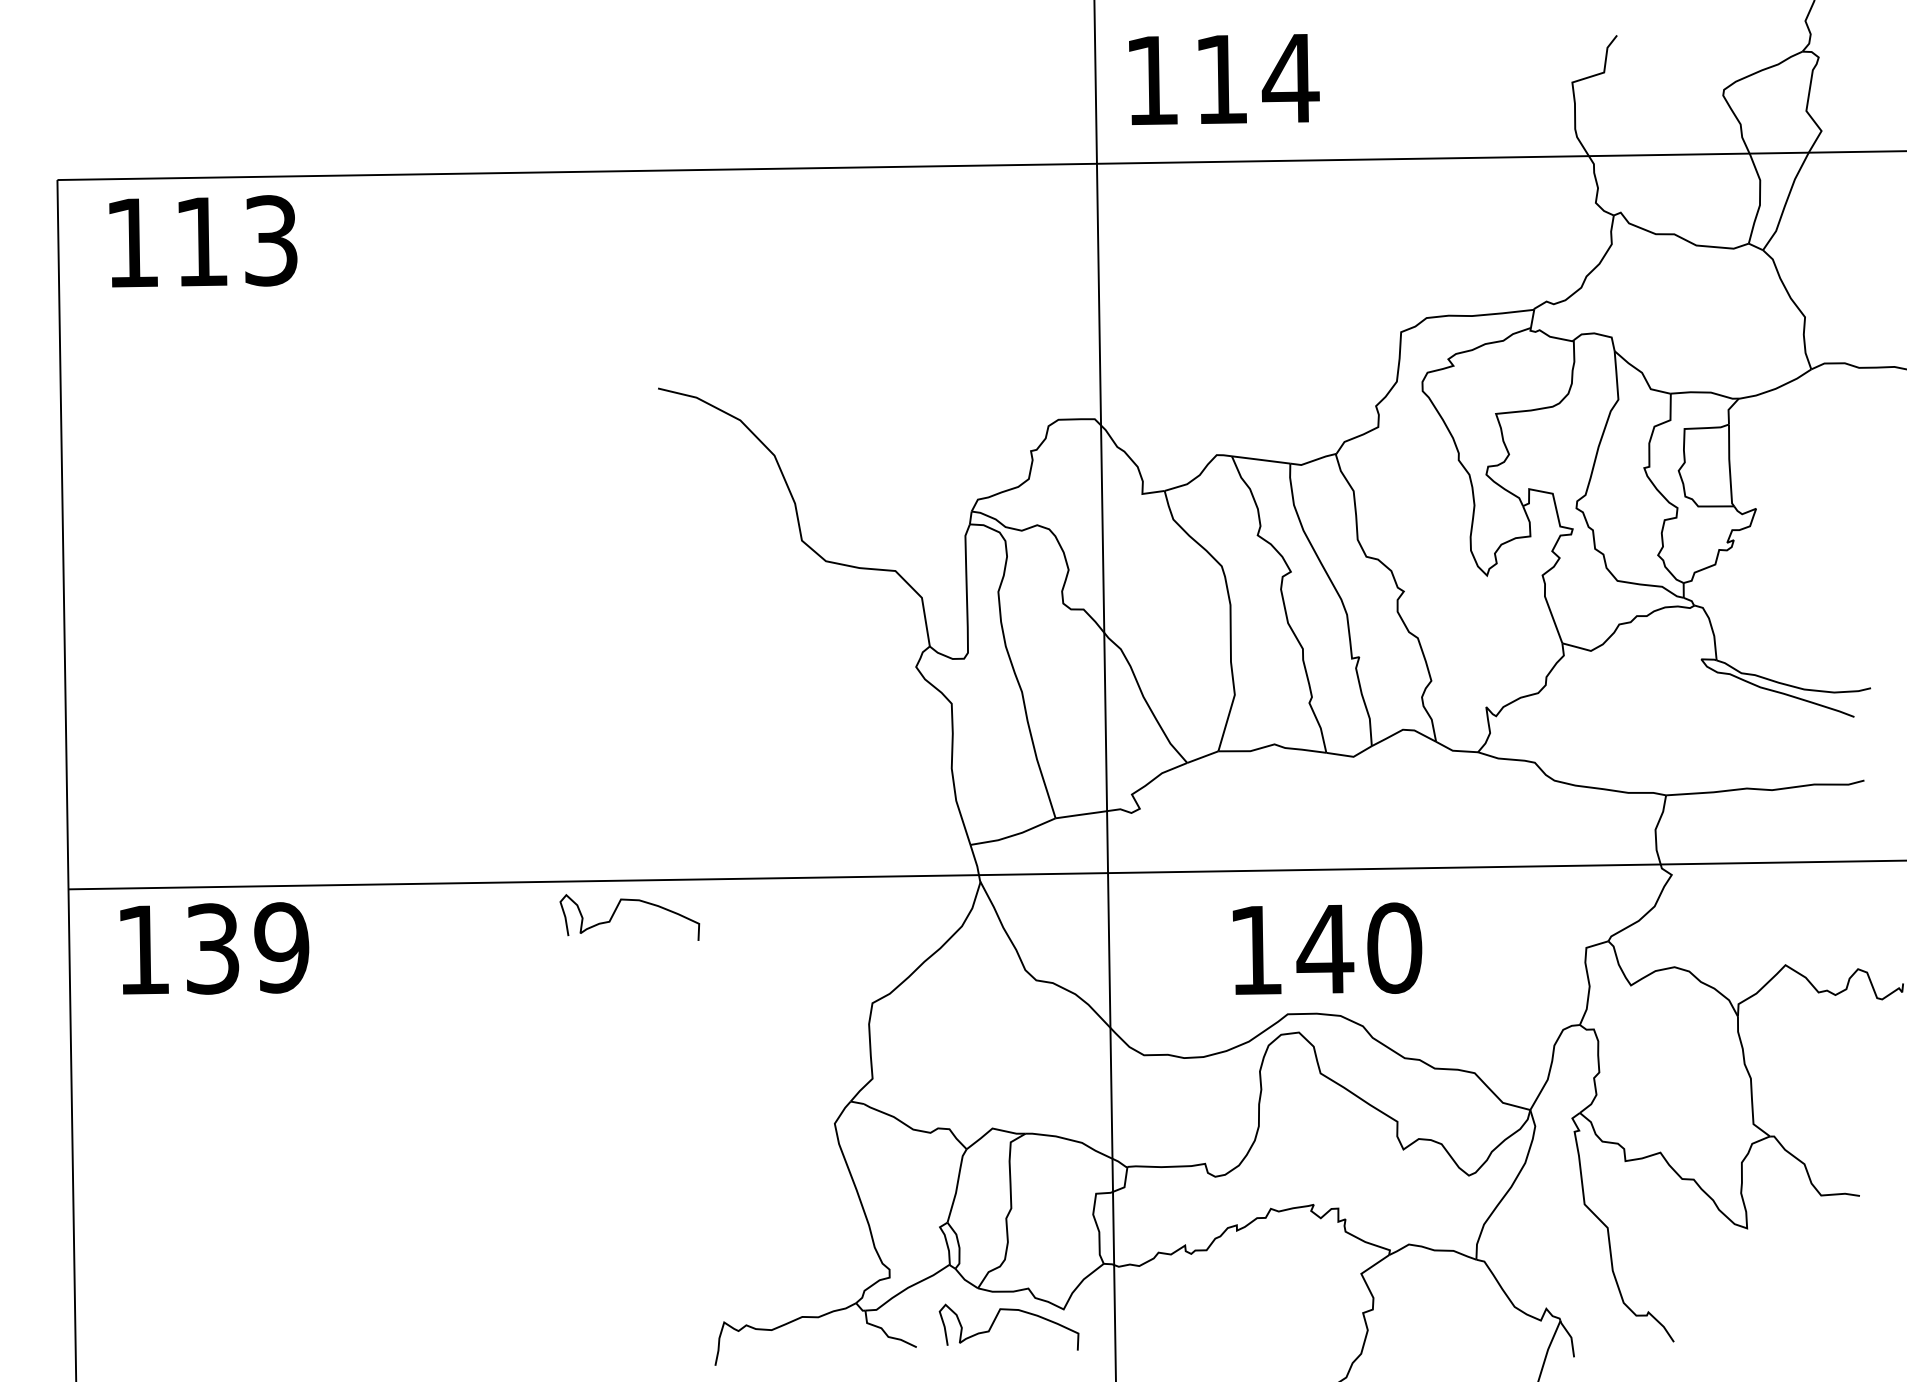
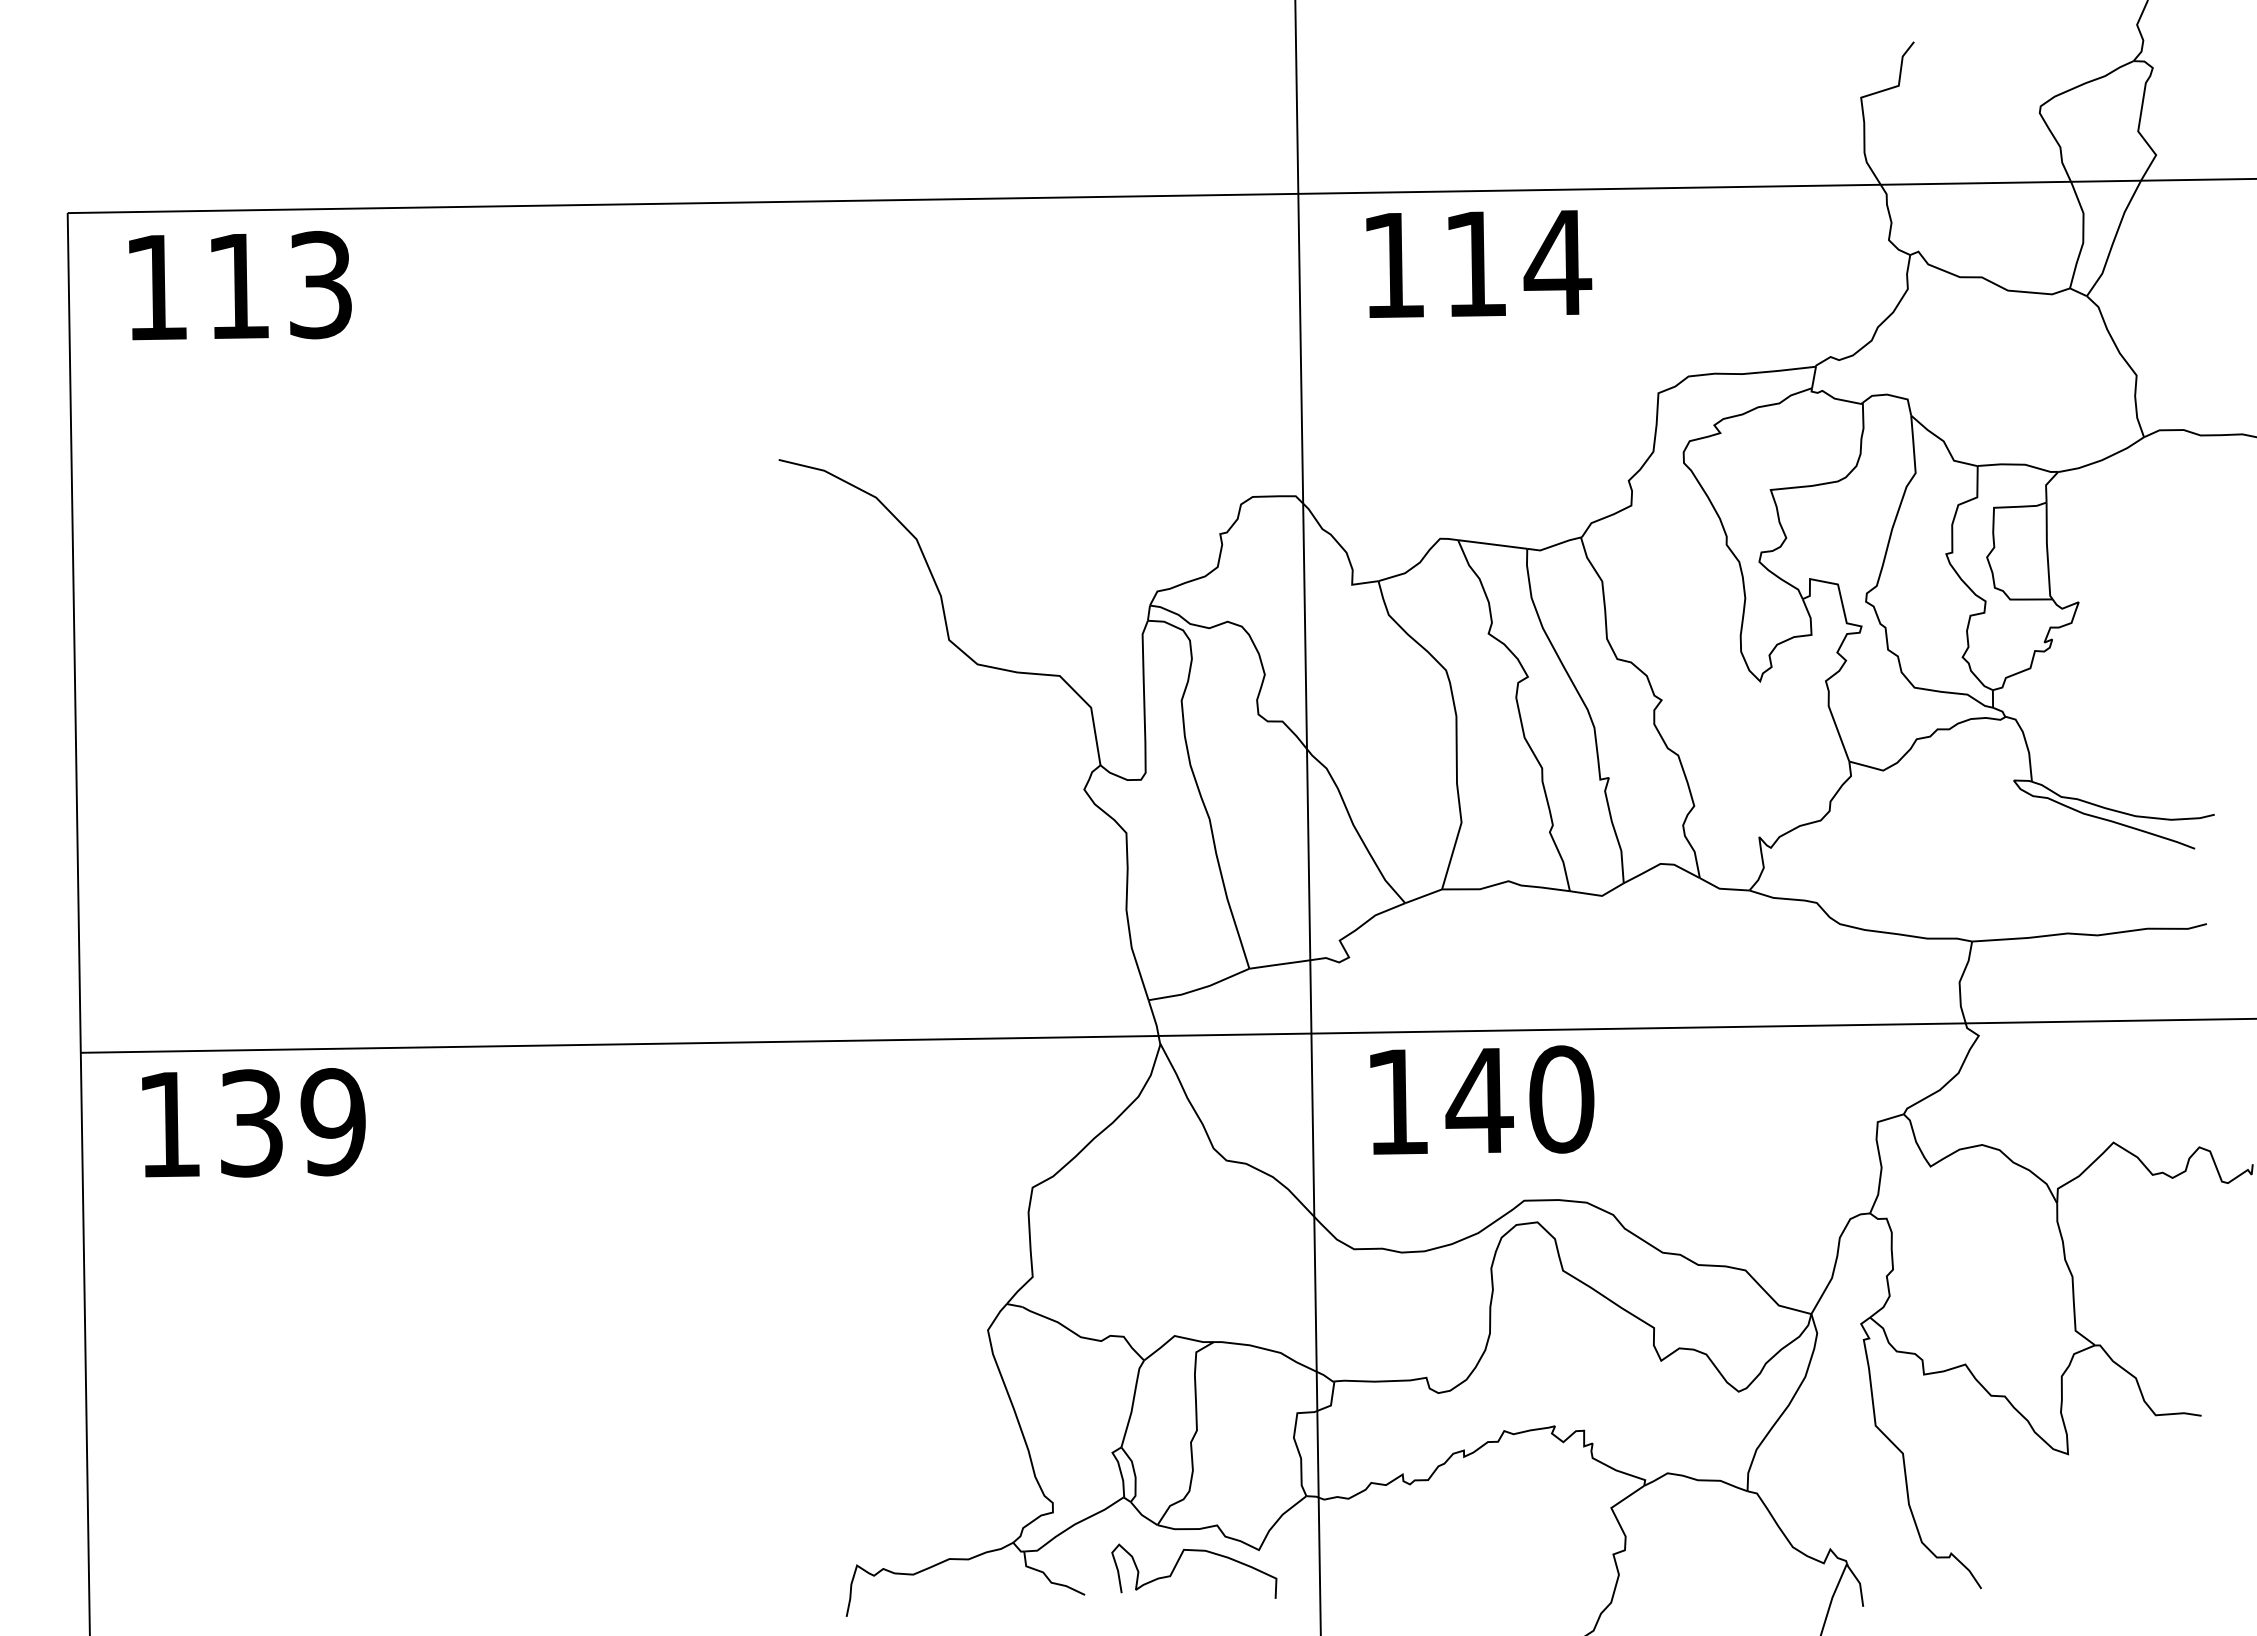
text: (1224, 79) -> (1479, 263), moved
curve: (616, 910) -> (729, 1077), removed
text: (1327, 948) -> (1482, 1099), moved

